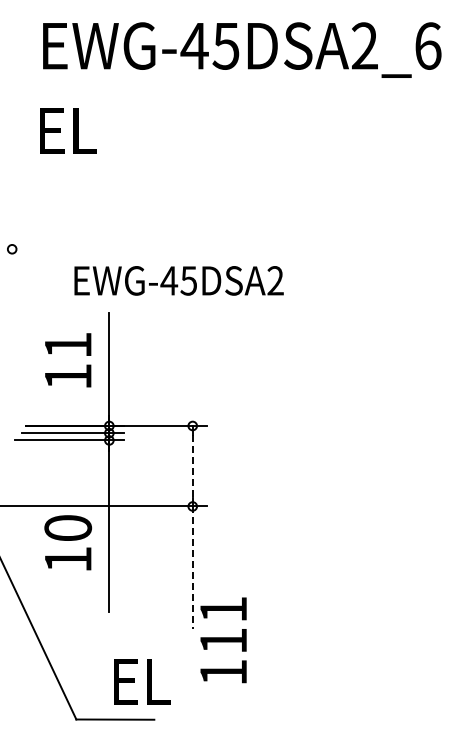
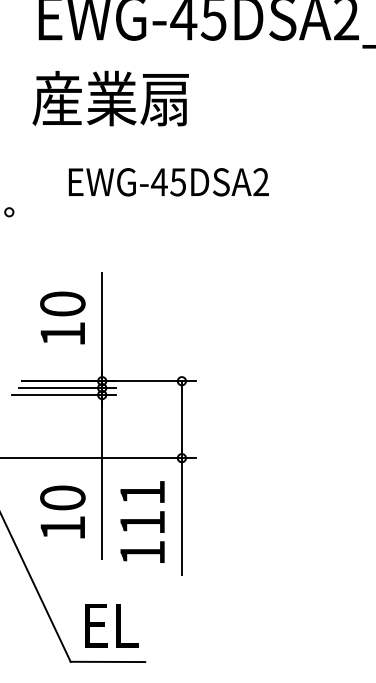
text: (117, 130) -> (109, 98), EL -> 産業扇
text: (178, 280) -> (168, 181), moved
text: (68, 345) -> (63, 304), 11 -> 10
line: (192, 466) -> (181, 419), dashed -> solid
text: (68, 542) -> (63, 511), moved
line: (192, 568) -> (181, 517), dashed -> solid
text: (223, 640) -> (142, 522), moved
text: (142, 681) -> (111, 625), moved

